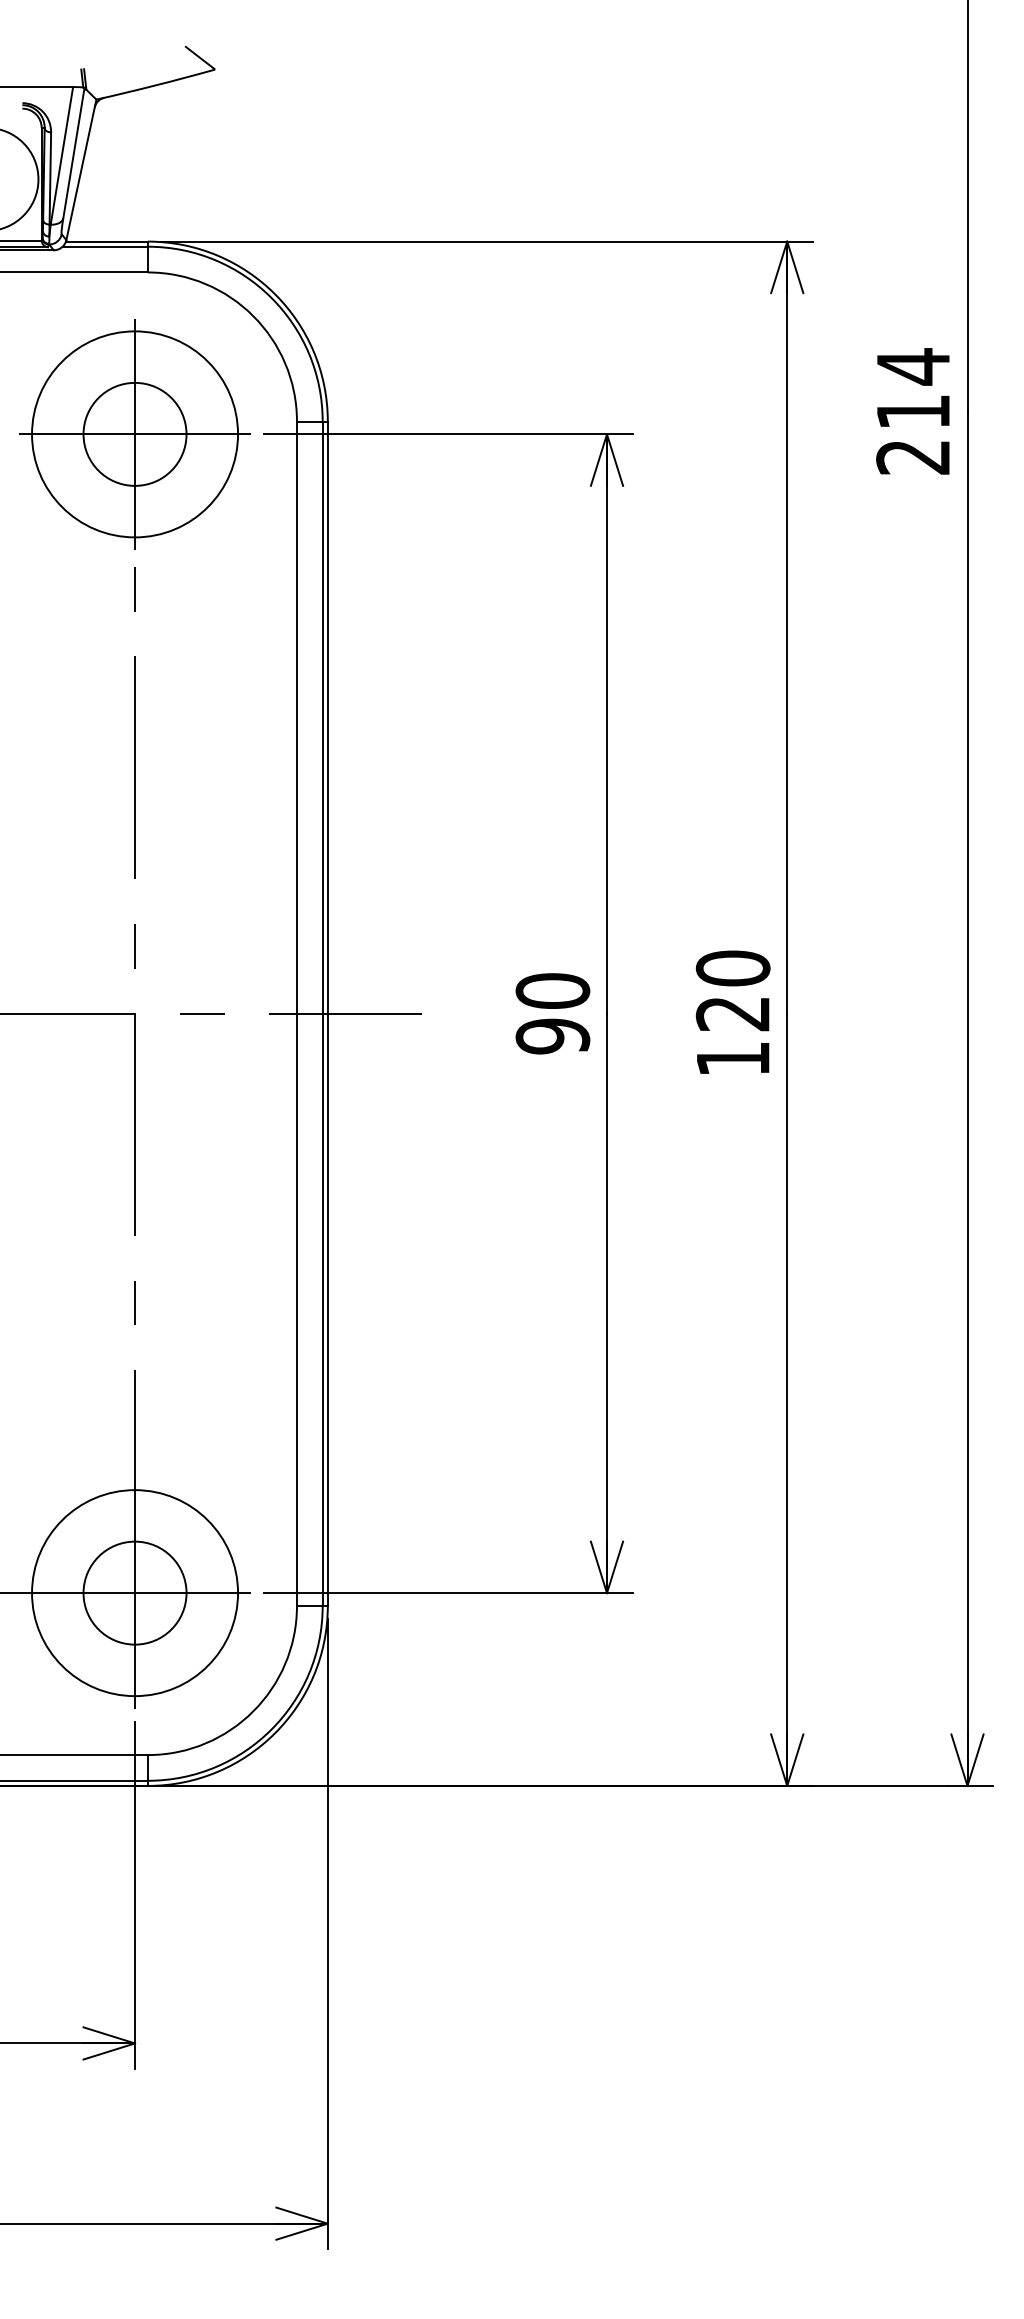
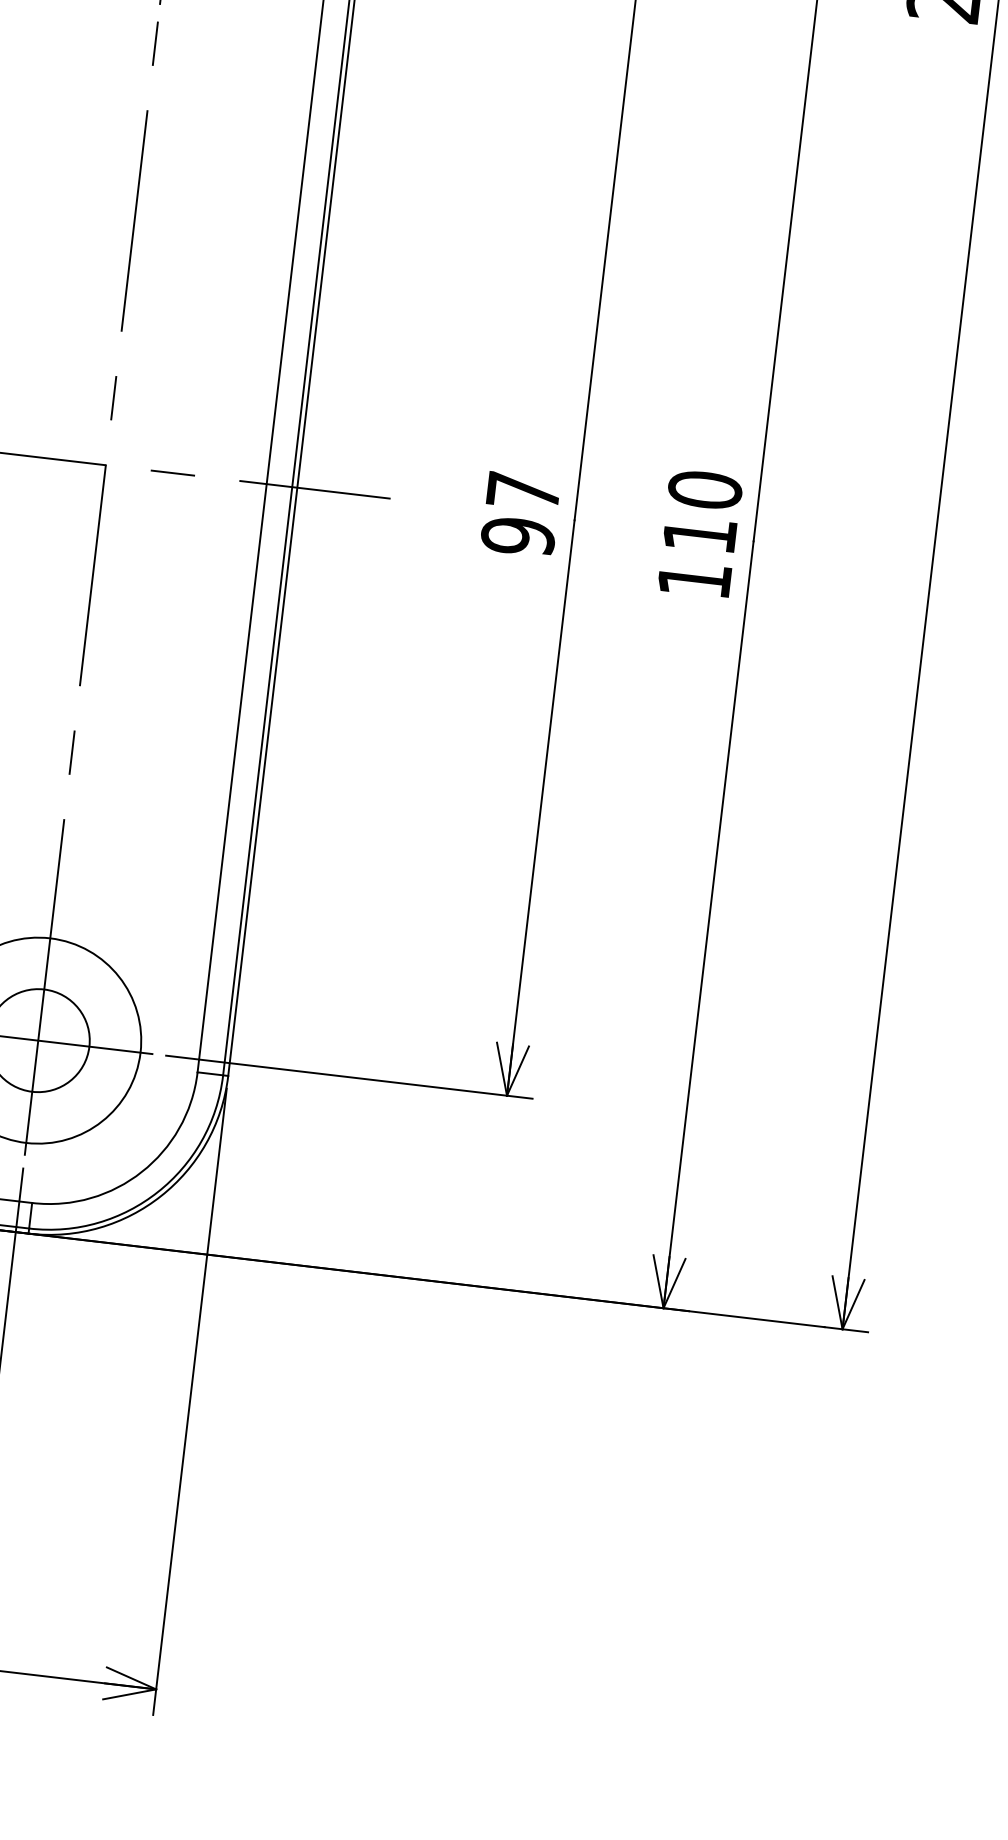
text: (552, 990) -> (523, 490), 90 -> 97
text: (732, 1014) -> (699, 535), 120 -> 110

